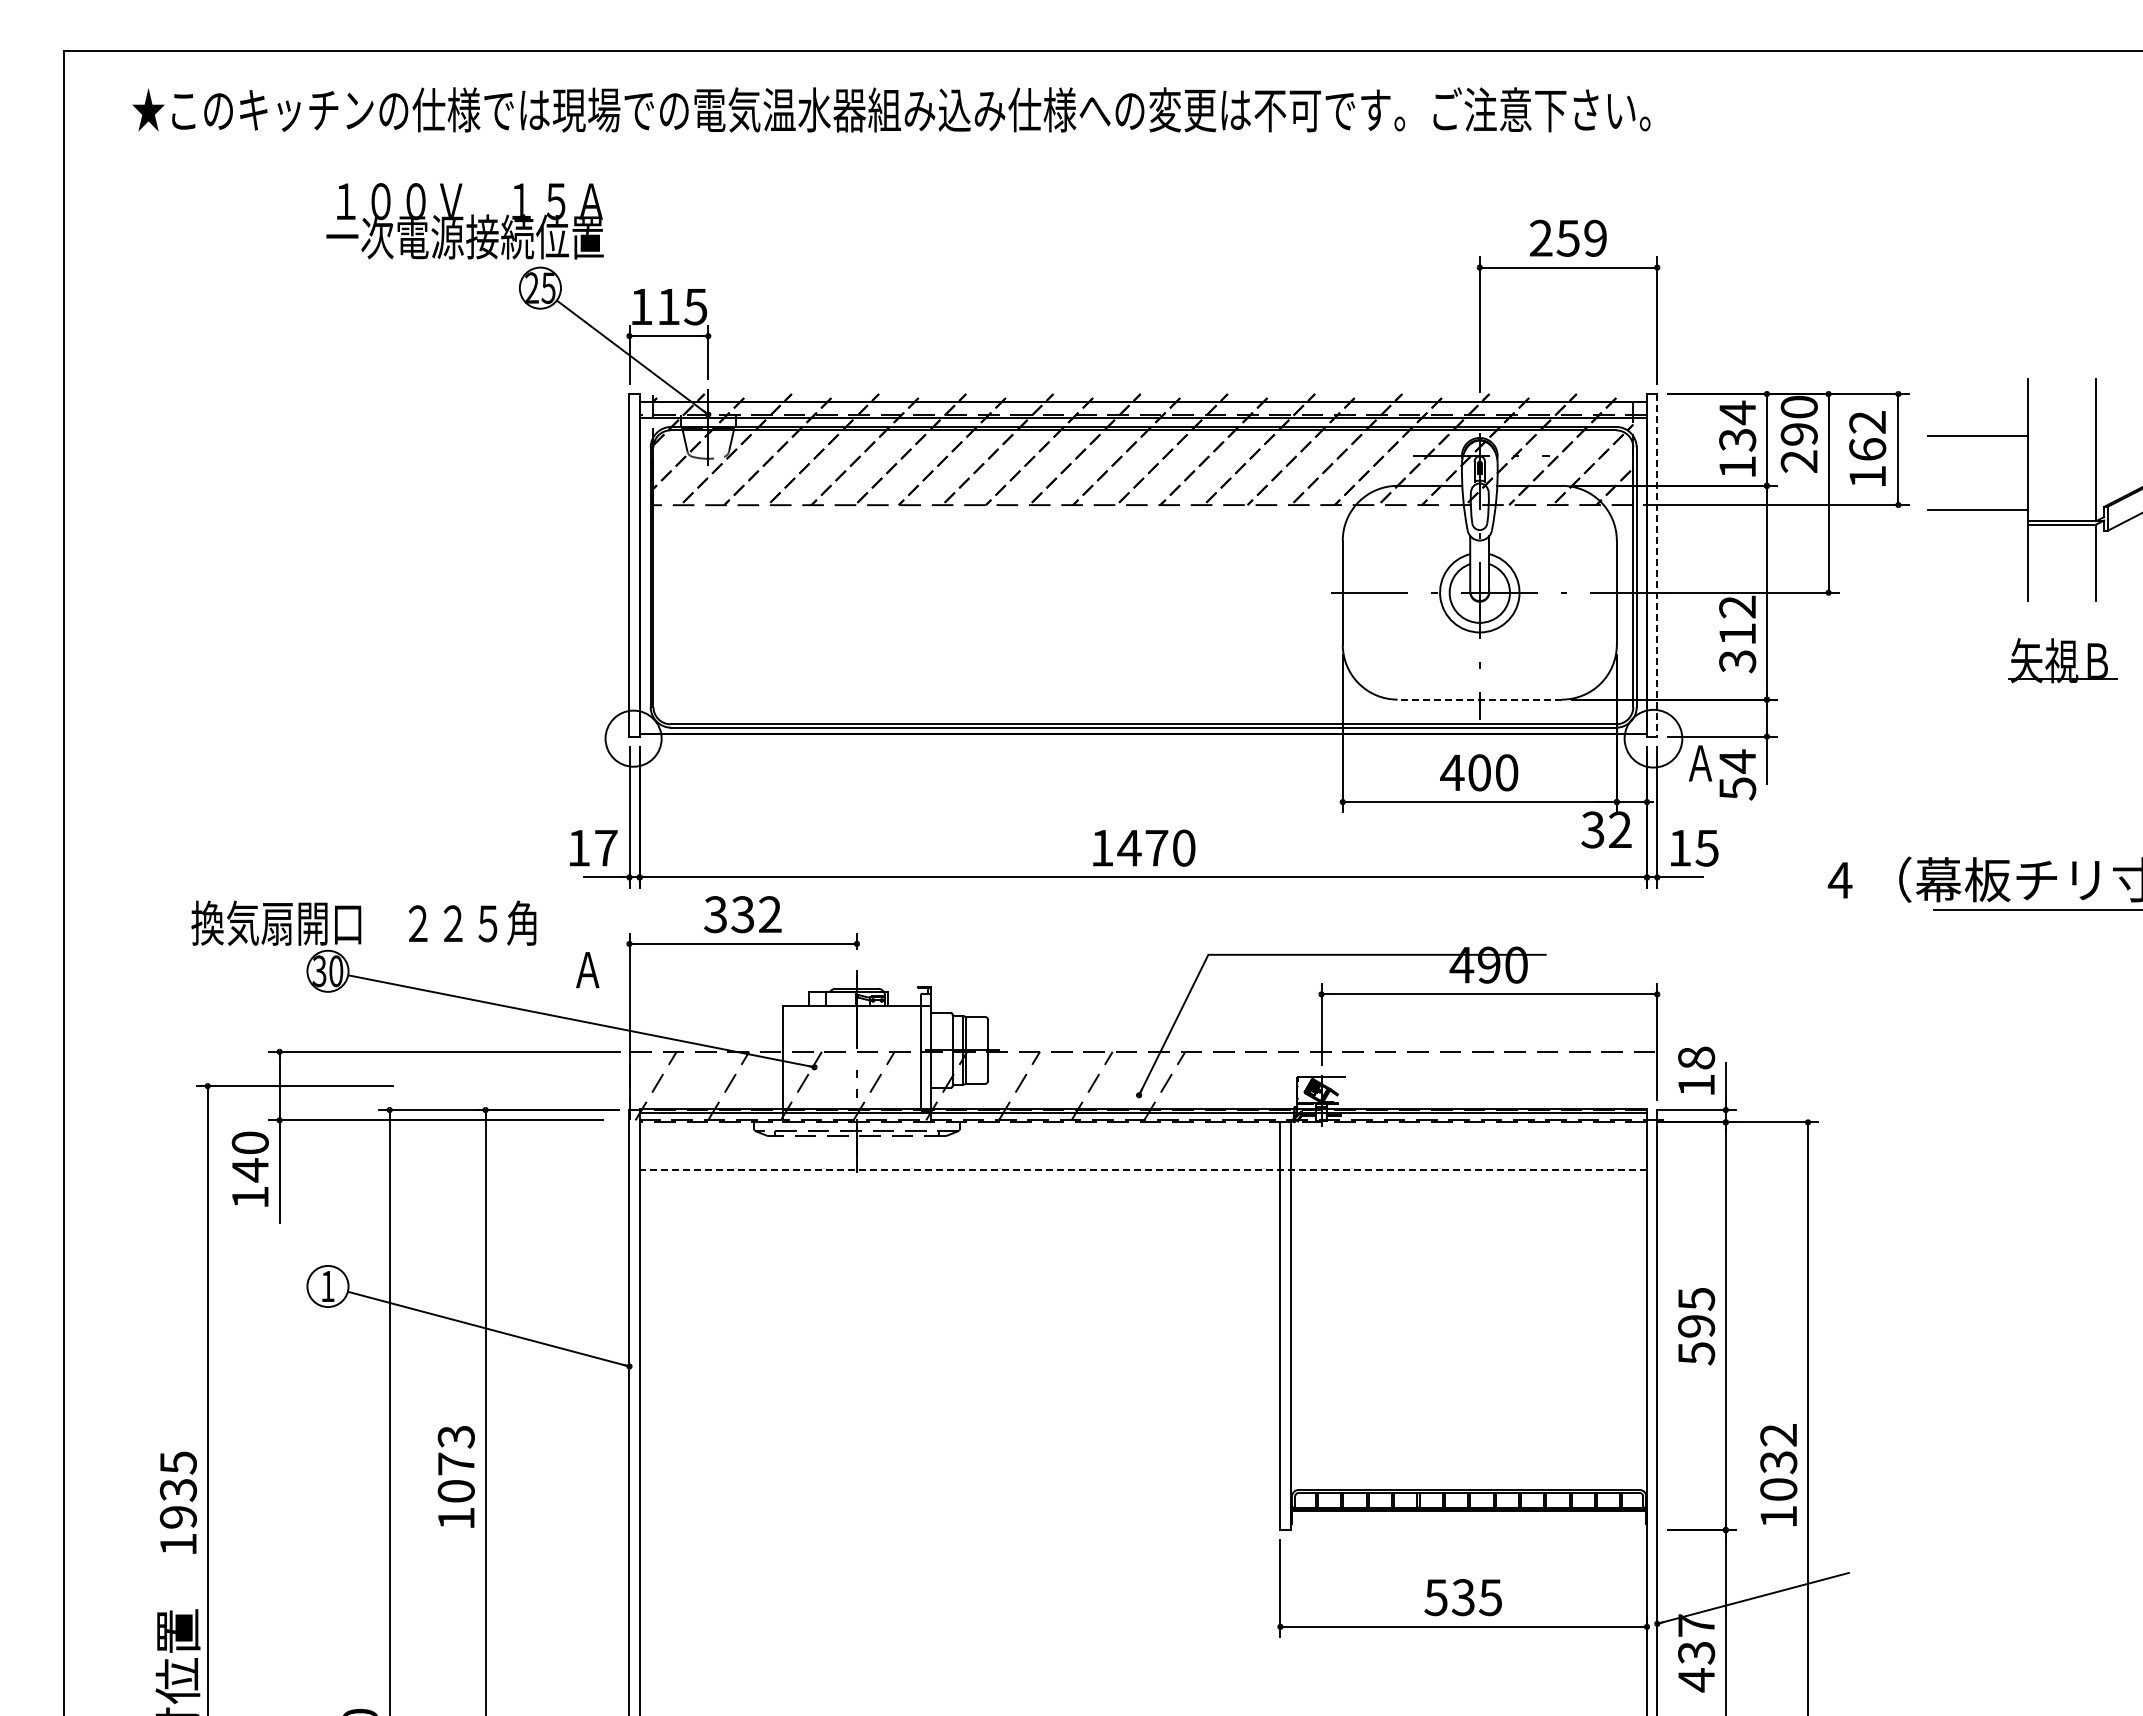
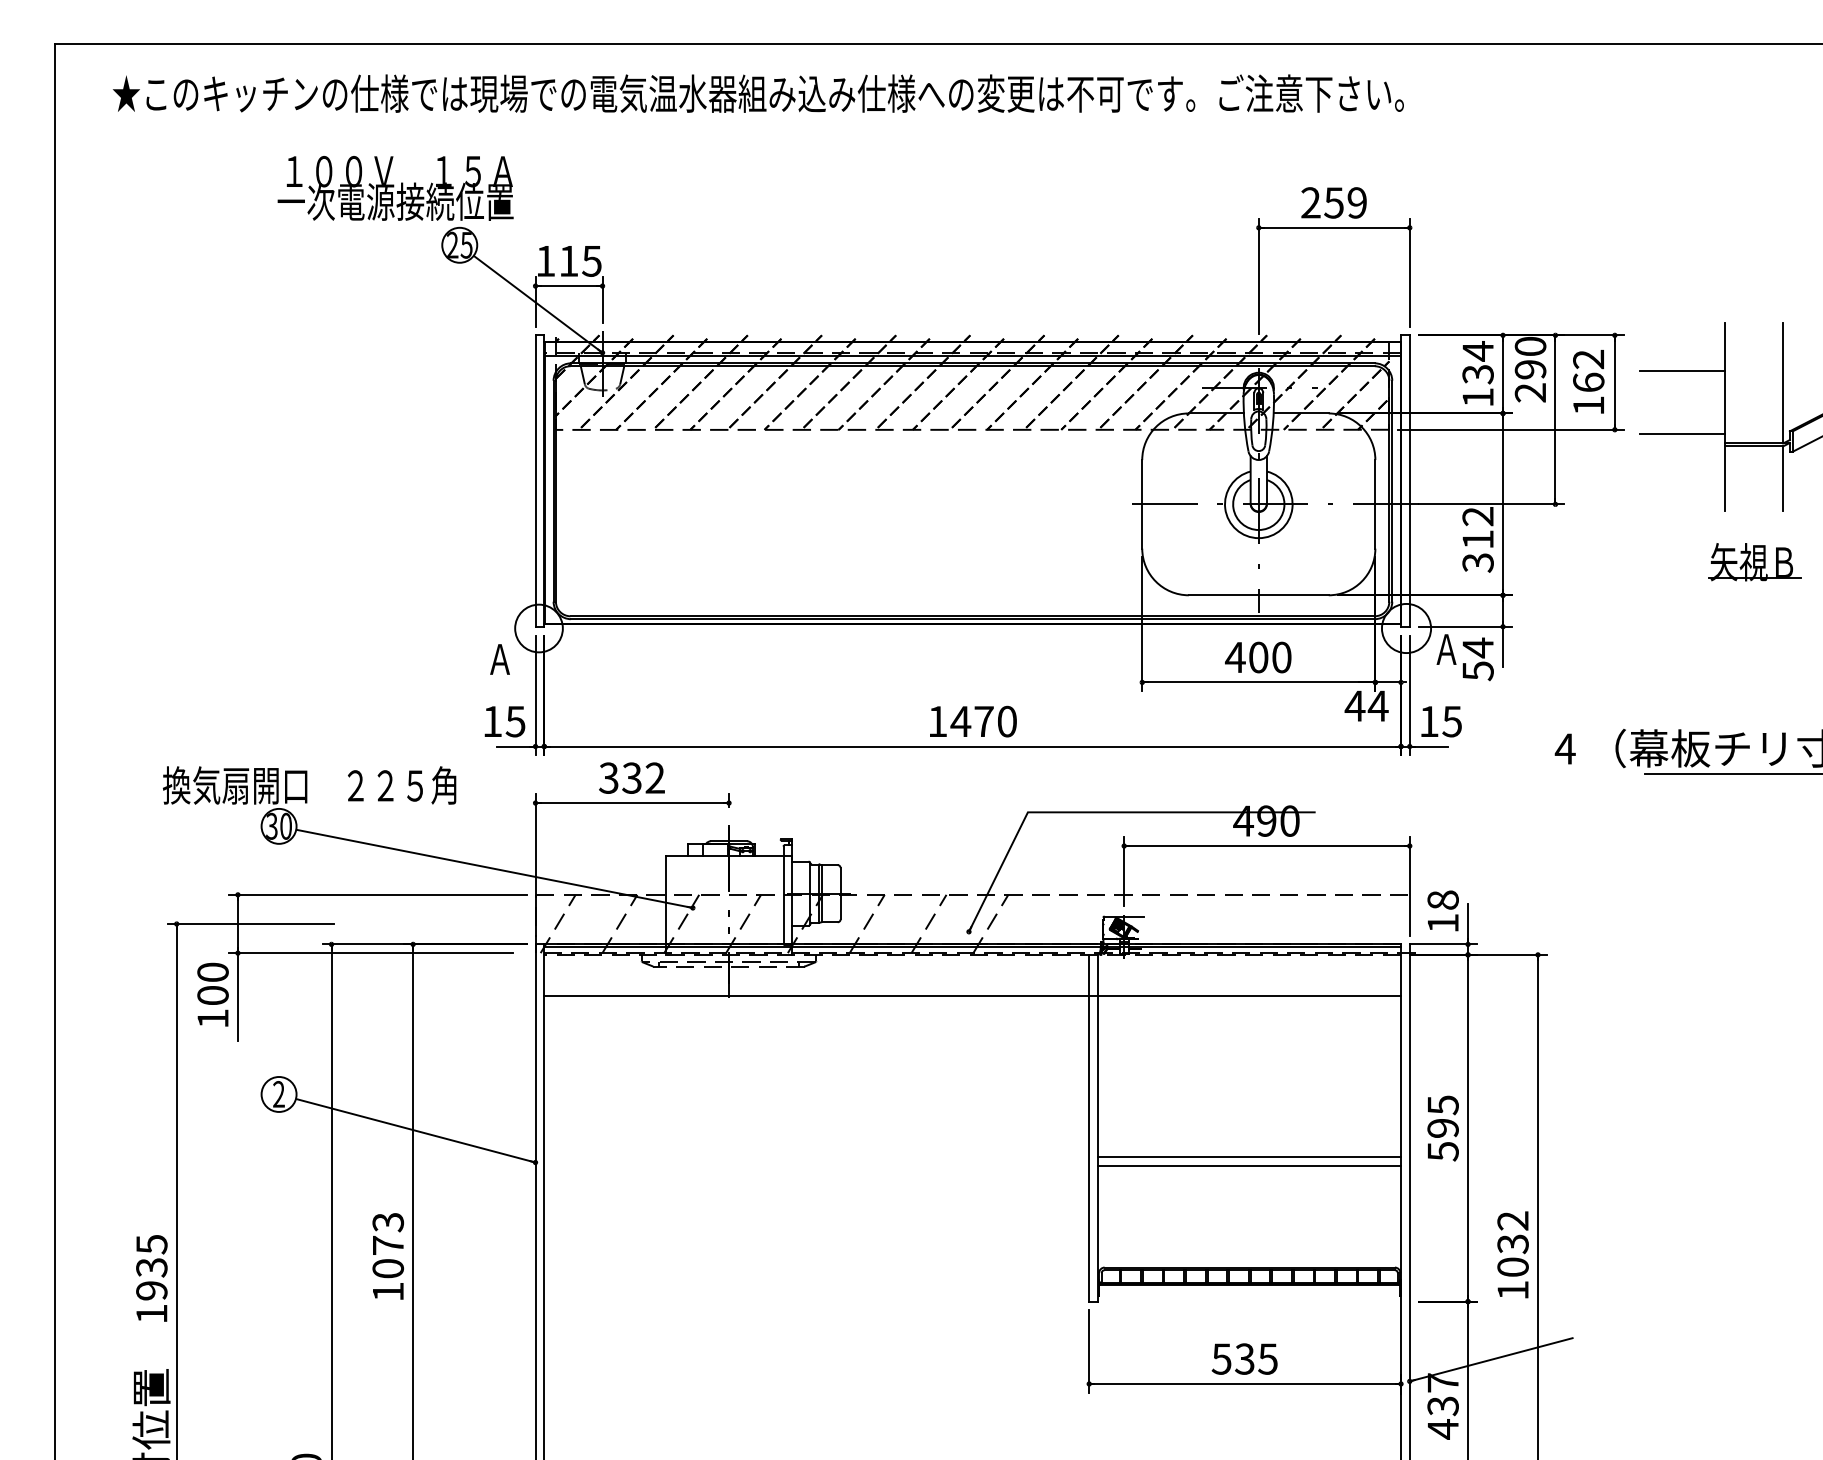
line: (1657, 565) -> (1409, 481), dashed -> solid
line: (1479, 699) -> (1258, 595), dashed -> solid
text: (1606, 829) -> (1366, 705), 32 -> 44
text: (605, 848) -> (515, 721), 17 -> 15
text: (587, 970) -> (499, 659), moved
text: (249, 1170) -> (212, 995), 140 -> 100
line: (1143, 1170) -> (972, 995), dashed -> solid
text: (327, 1285) -> (278, 1093), 1 -> 2
line: (1468, 1360) -> (1249, 1157), added
line: (1468, 1370) -> (1249, 1165), added

